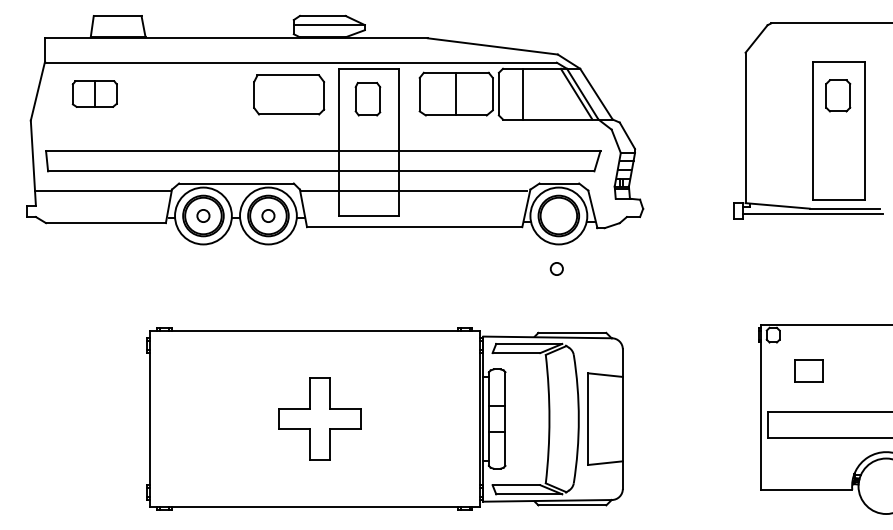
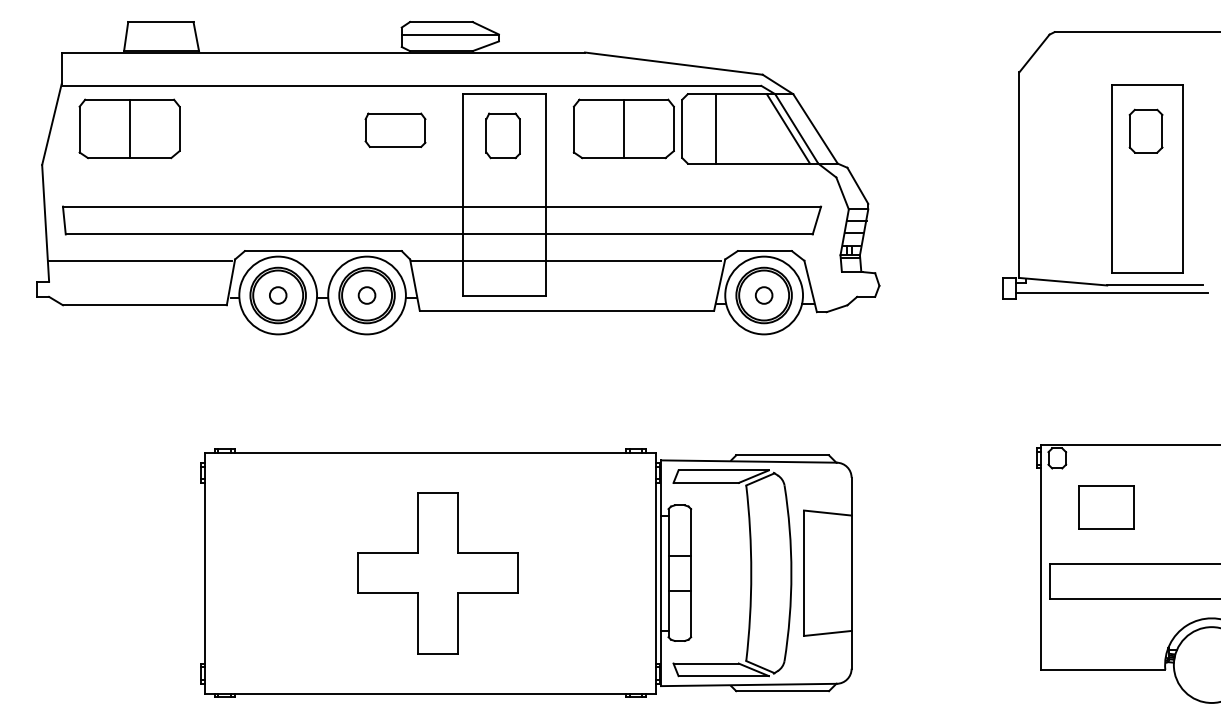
part: (94, 93) -> (129, 128), size x1.67
part: (289, 95) -> (395, 130), size x0.62
circle: (556, 268) -> (763, 294), moved
part: (808, 370) -> (1105, 506), size x1.43
part: (319, 418) -> (436, 572), size x1.43

